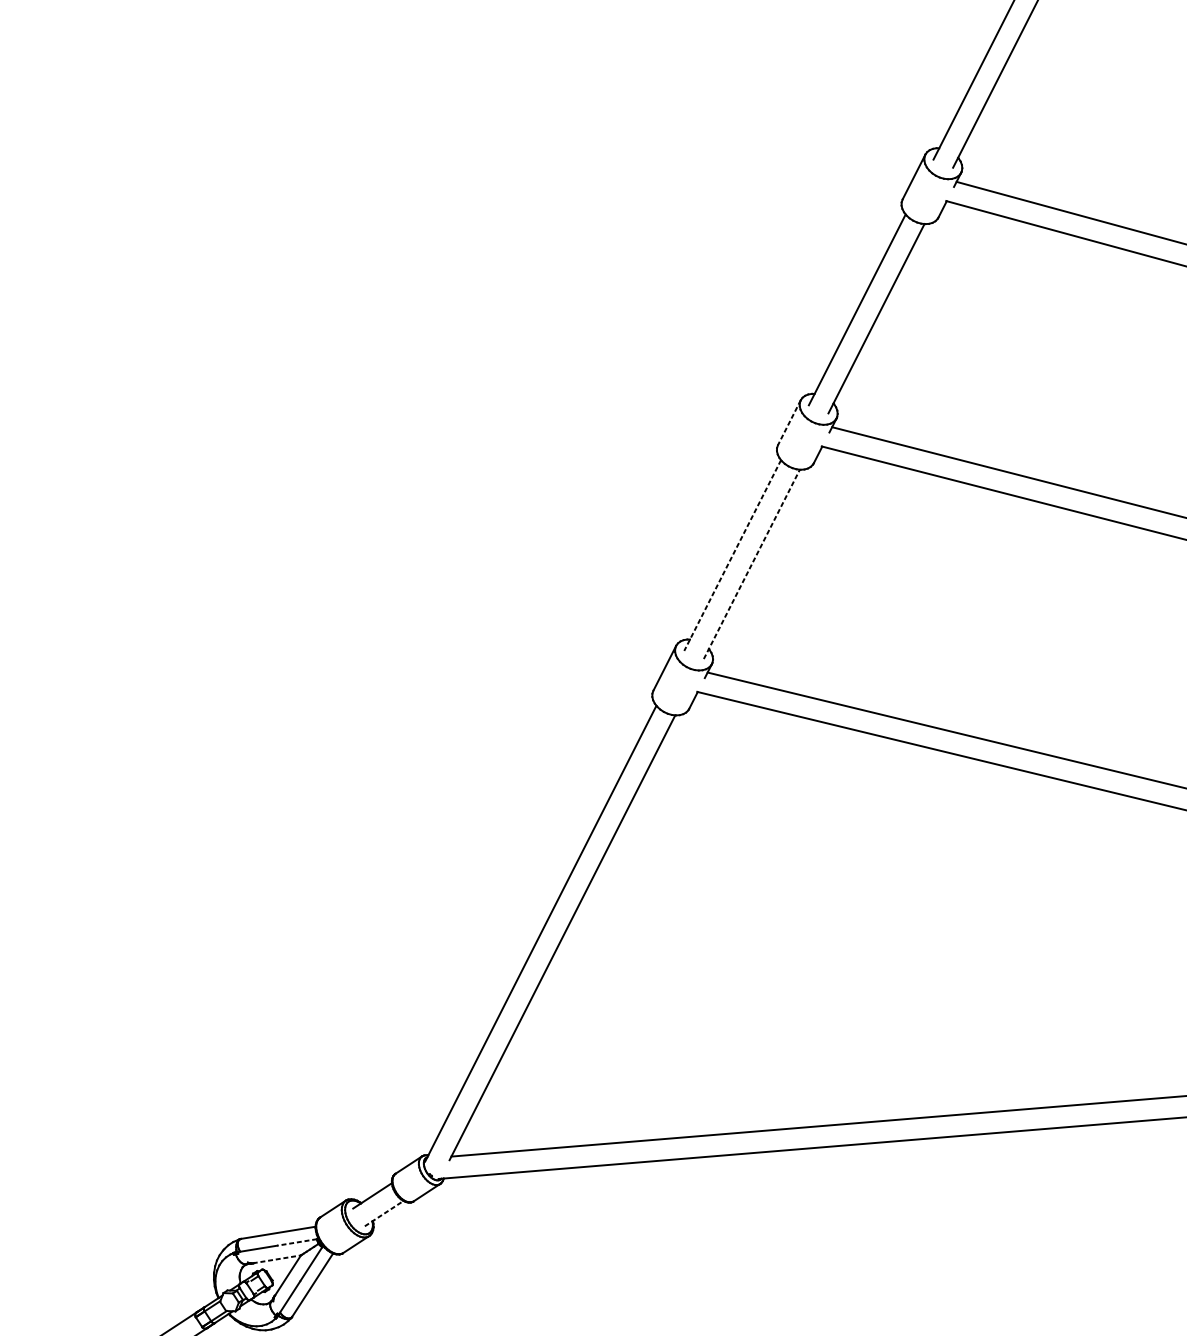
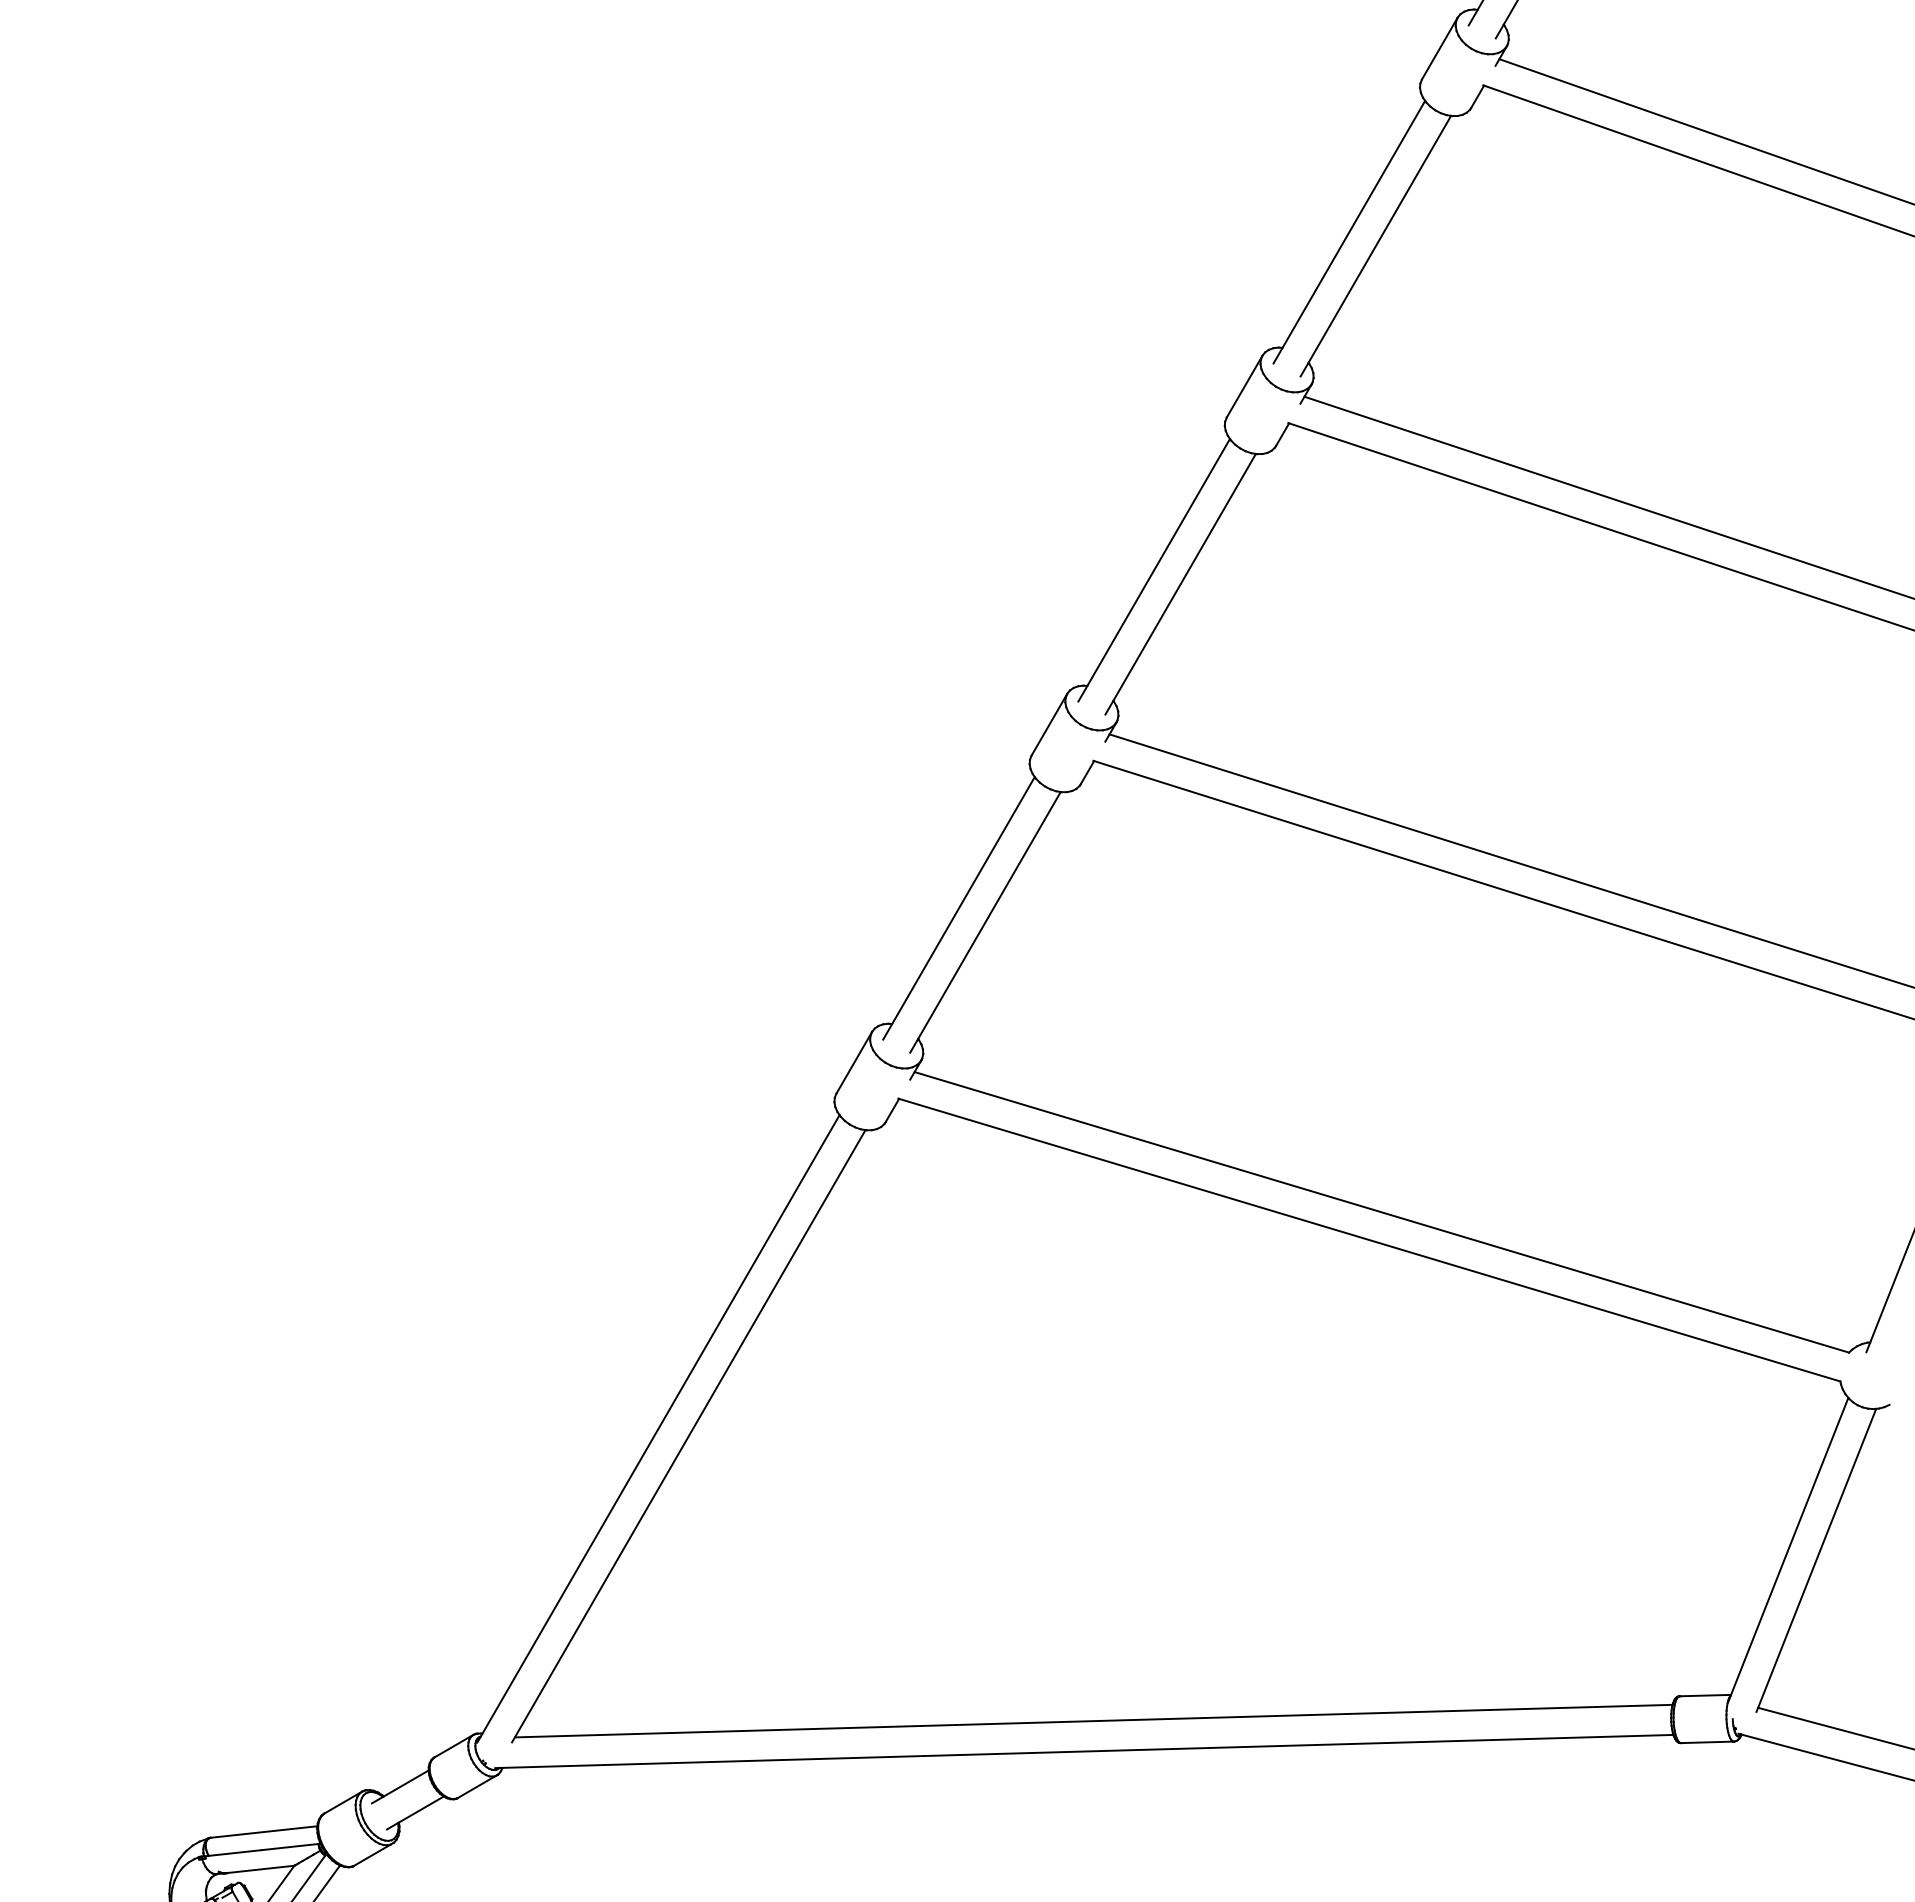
line: (789, 422) -> (1049, 724), dashed -> solid
line: (732, 555) -> (958, 908), dashed -> solid
line: (751, 563) -> (985, 921), dashed -> solid
line: (384, 1213) -> (415, 1812), dashed -> solid
line: (296, 1242) -> (289, 1847), dashed -> solid
line: (277, 1259) -> (260, 1869), dashed -> solid

